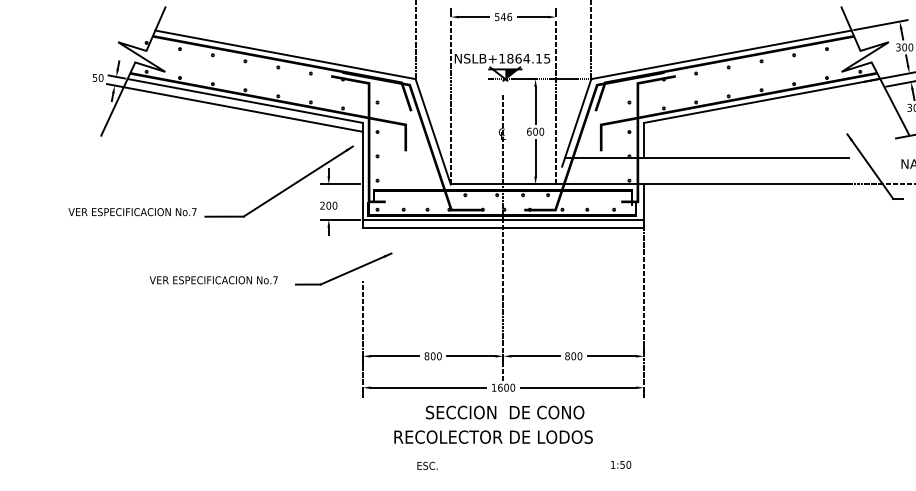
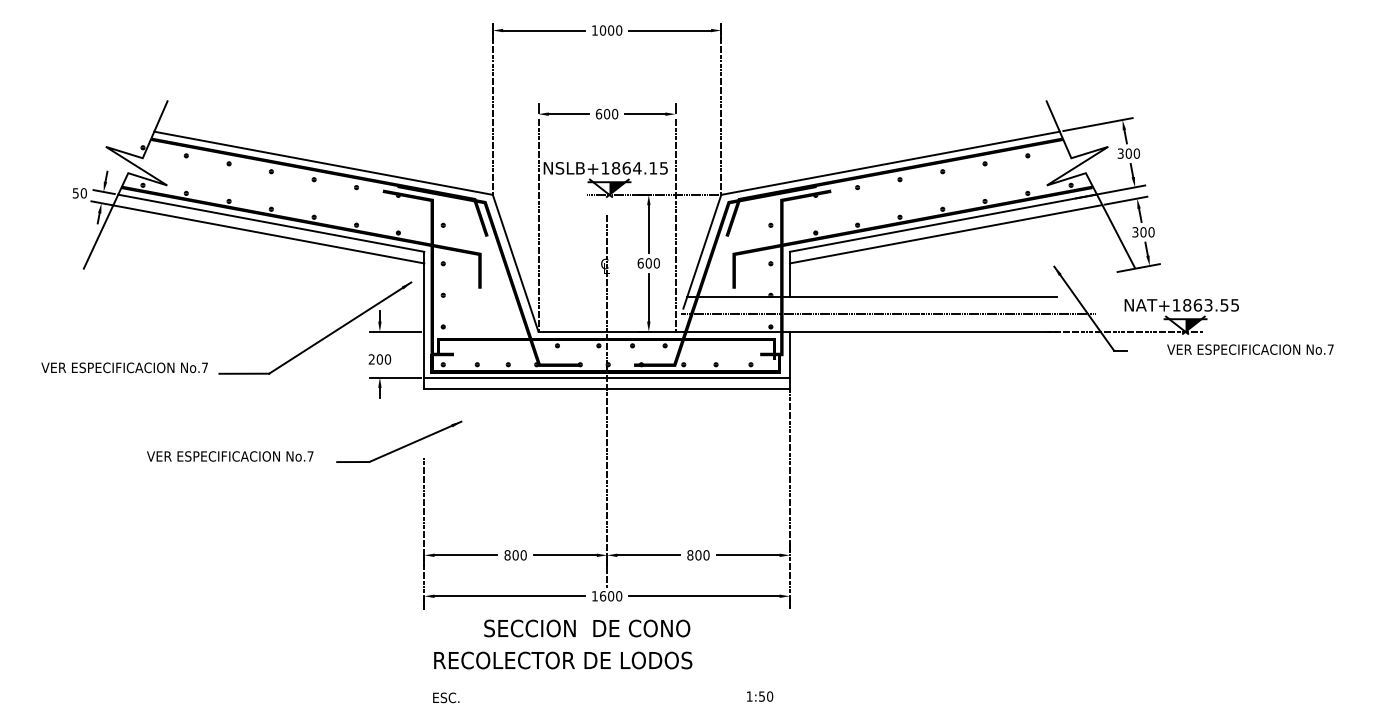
text: (503, 16) -> (606, 113), 546 -> 600
line: (763, 109) -> (945, 234), added
line: (719, 171) -> (888, 314), added
text: (505, 412) -> (587, 628), moved
text: (493, 437) -> (563, 660), moved
text: (427, 465) -> (446, 697), moved

